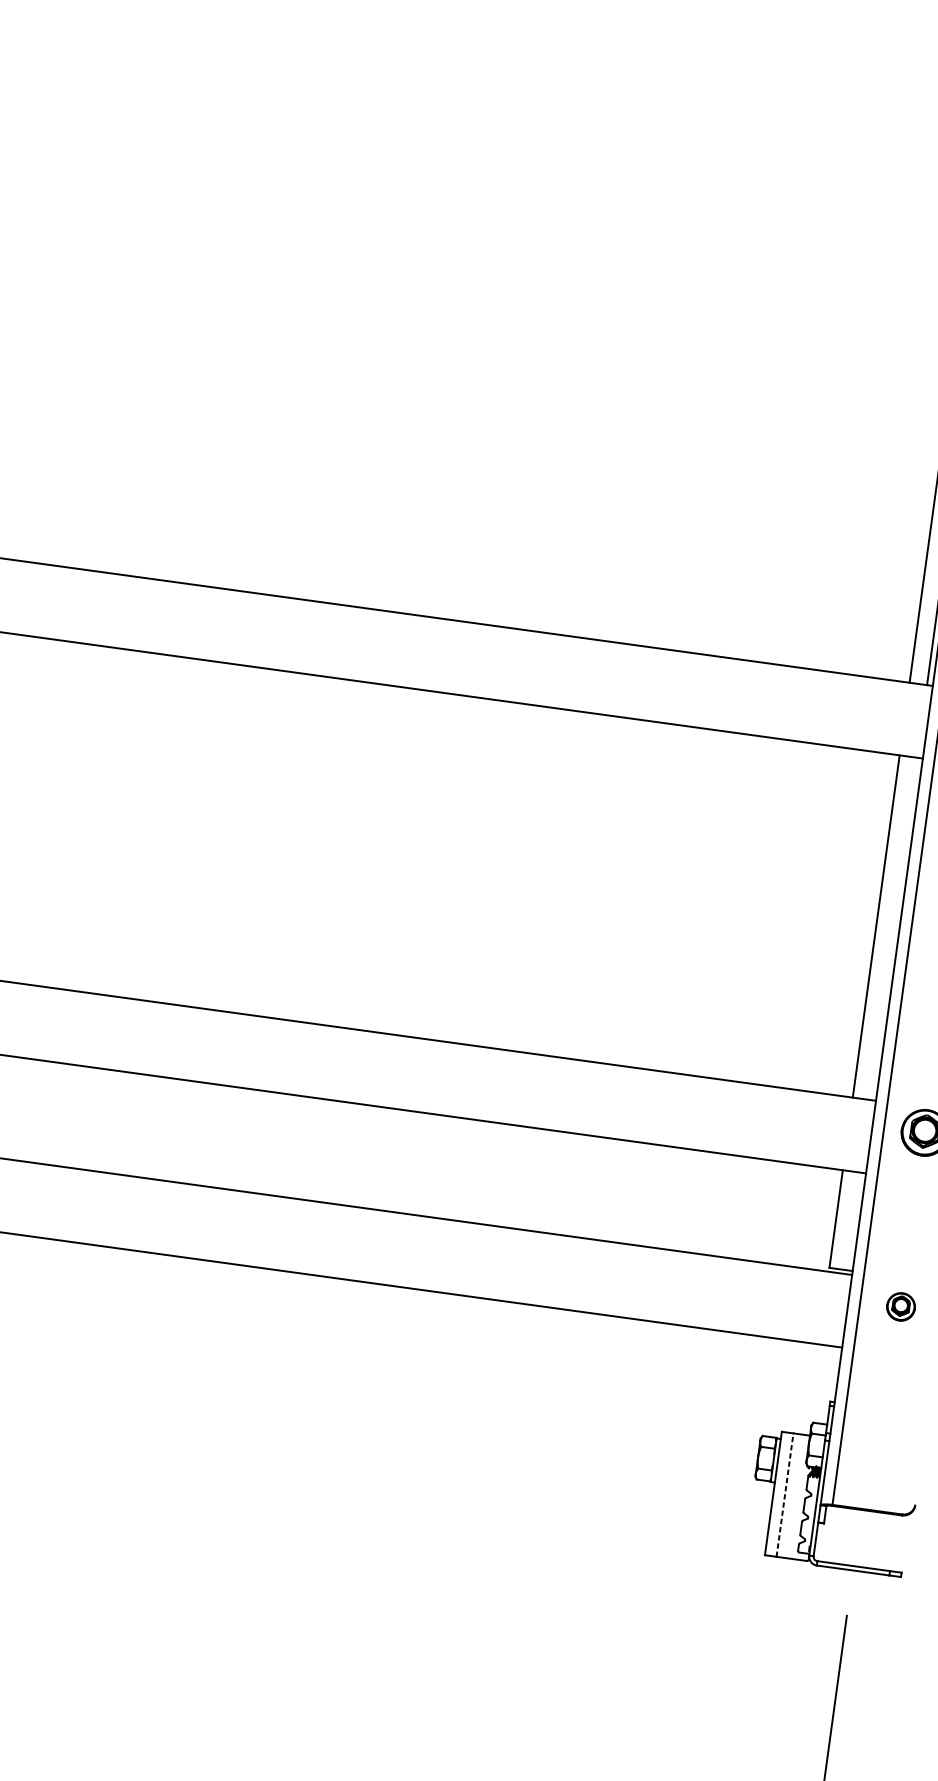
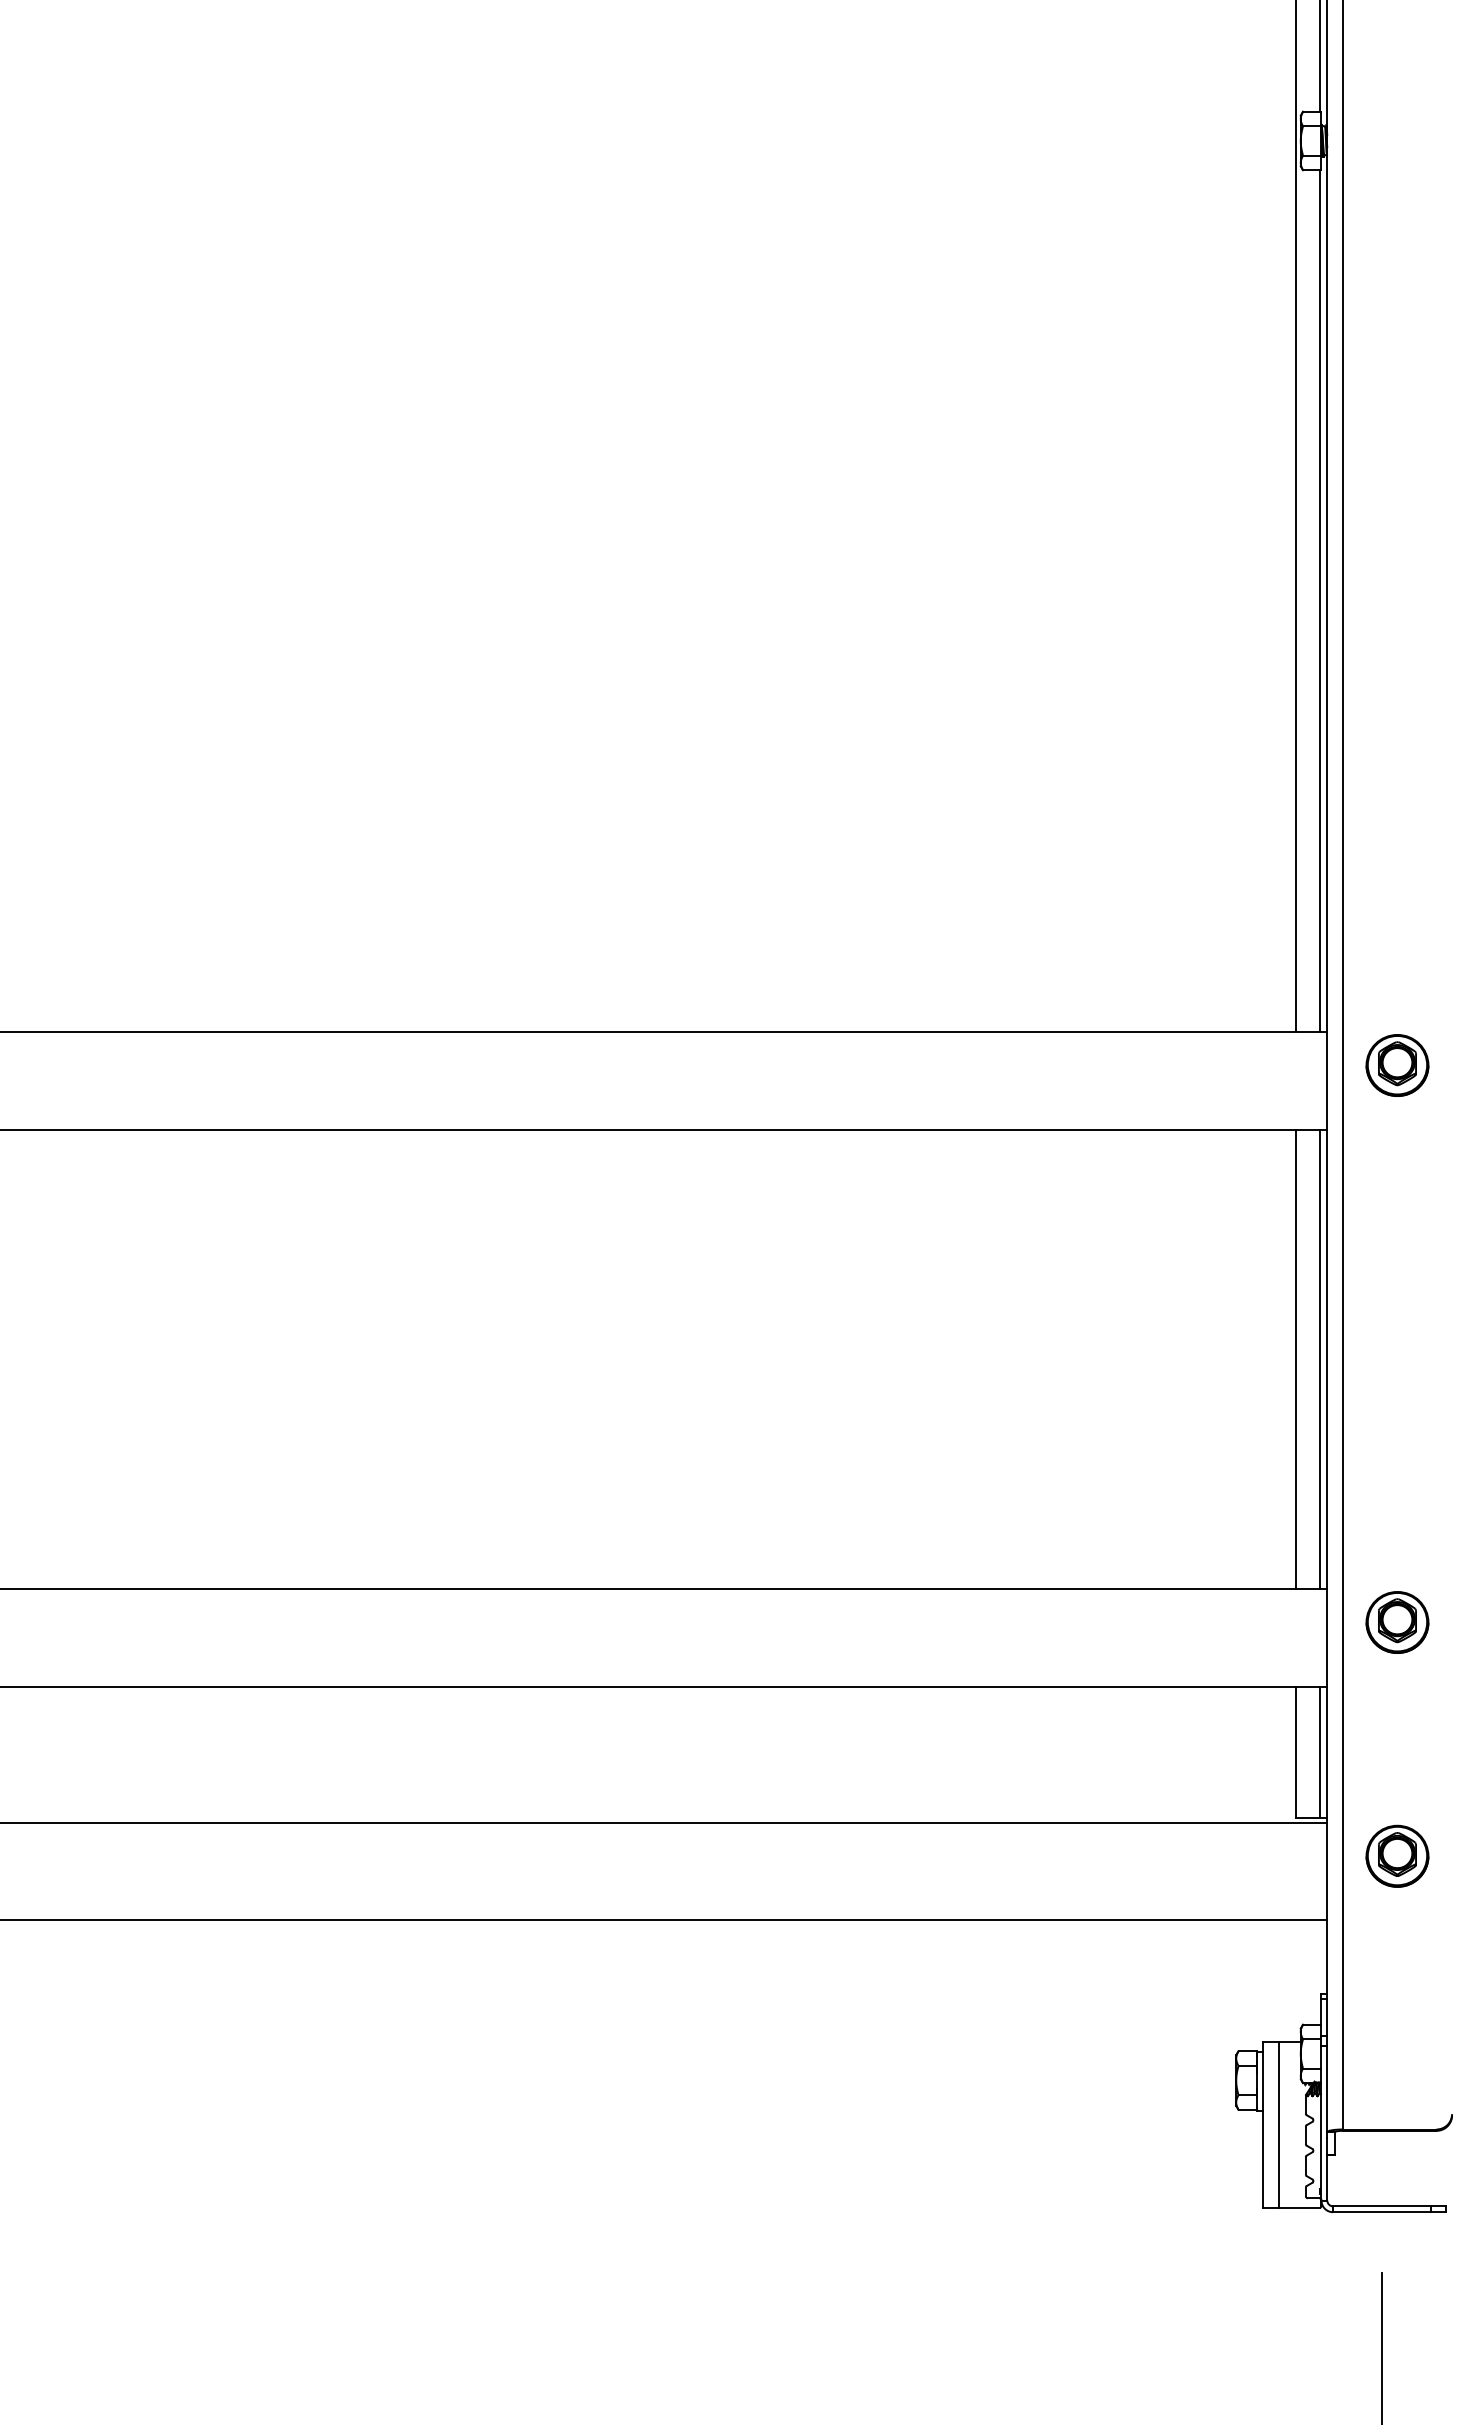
line: (893, 928) -> (1319, 1359), added
line: (853, 1220) -> (1319, 1751), added
part: (901, 1306) -> (1397, 1855), size x1.67
line: (784, 1495) -> (1278, 2125), dashed -> solid

